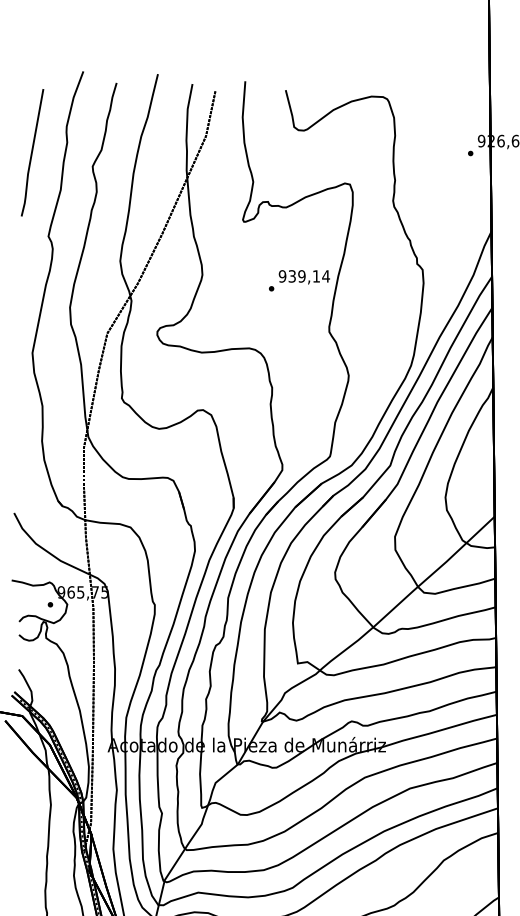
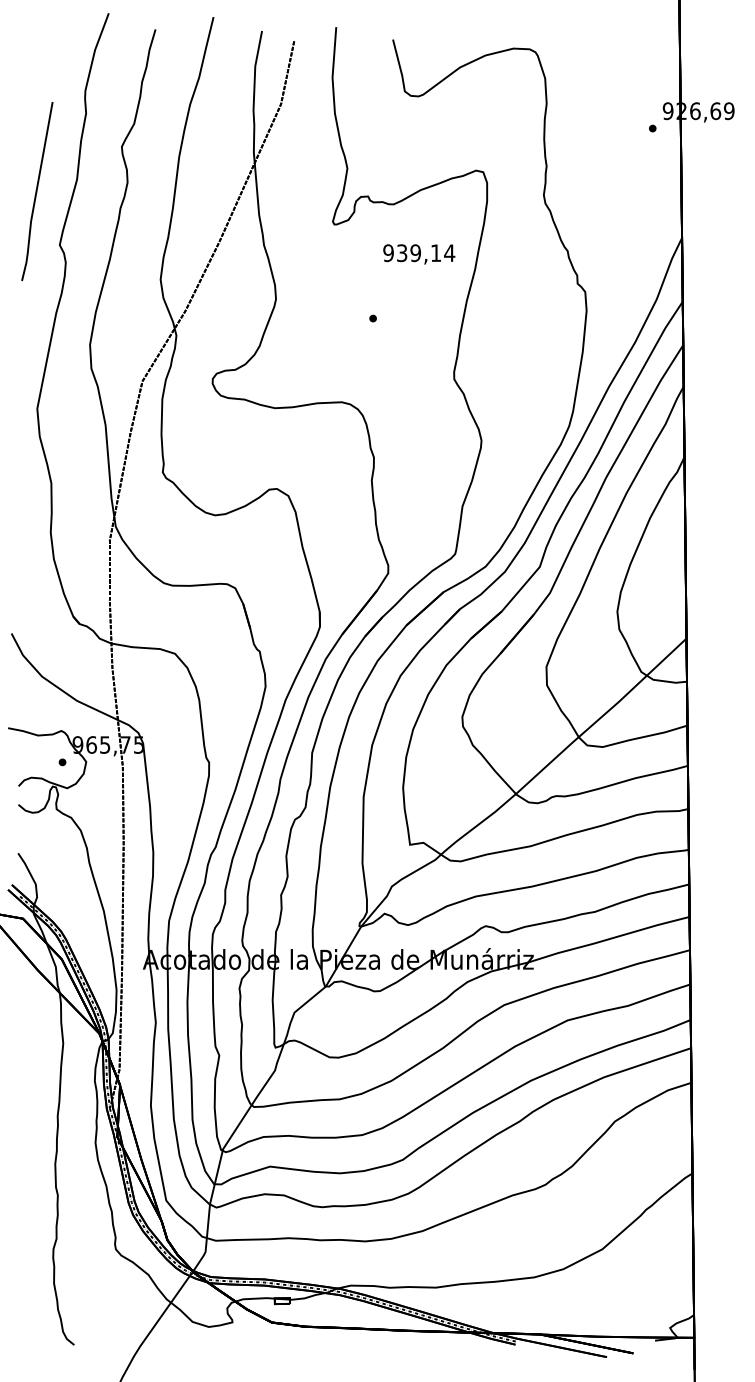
line: (32, 152) -> (37, 191), moved
text: (304, 277) -> (419, 254), moved

